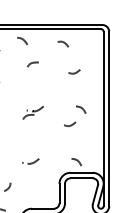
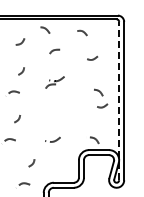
part: (32, 112) -> (54, 82), moved
line: (104, 118) -> (119, 100), solid -> dashed
curve: (69, 124) -> (102, 106), moved

